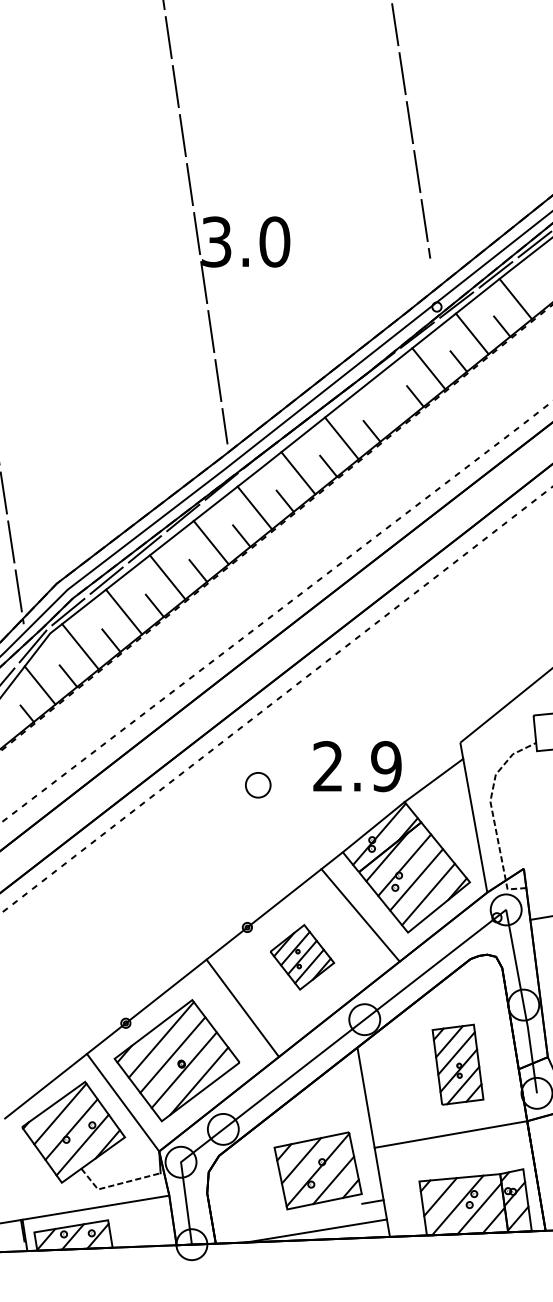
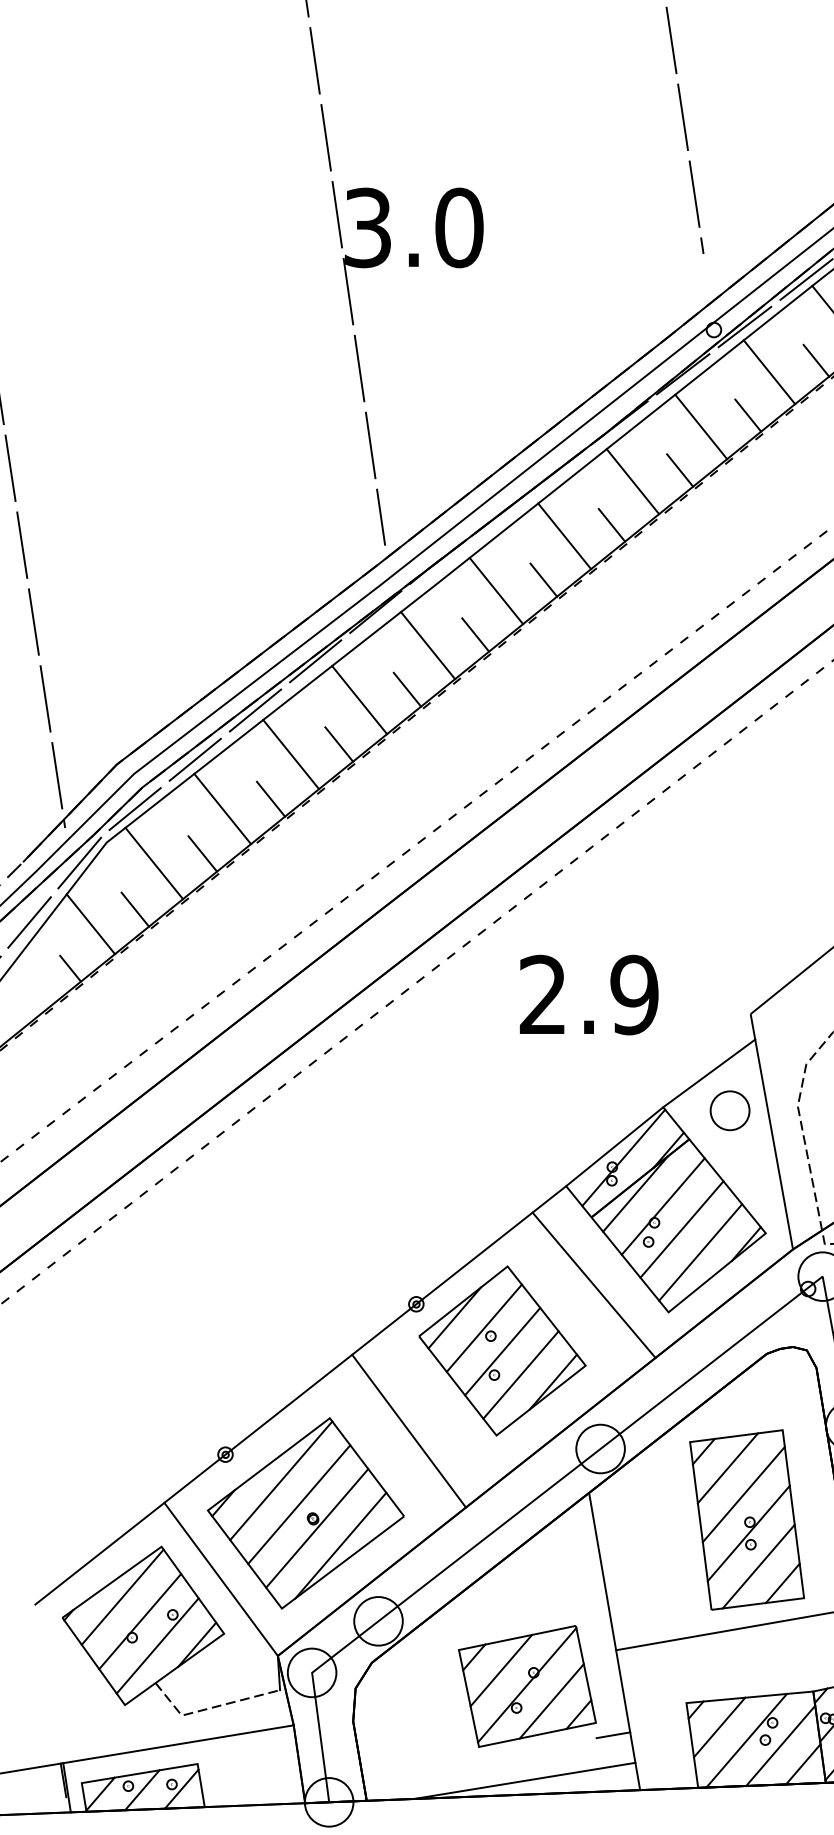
line: (385, 403) -> (633, 481), added
text: (357, 766) -> (589, 994), moved
part: (258, 785) -> (730, 1111), moved
part: (302, 957) -> (502, 1351), size x1.67
part: (457, 1064) -> (746, 1519), size x1.43

